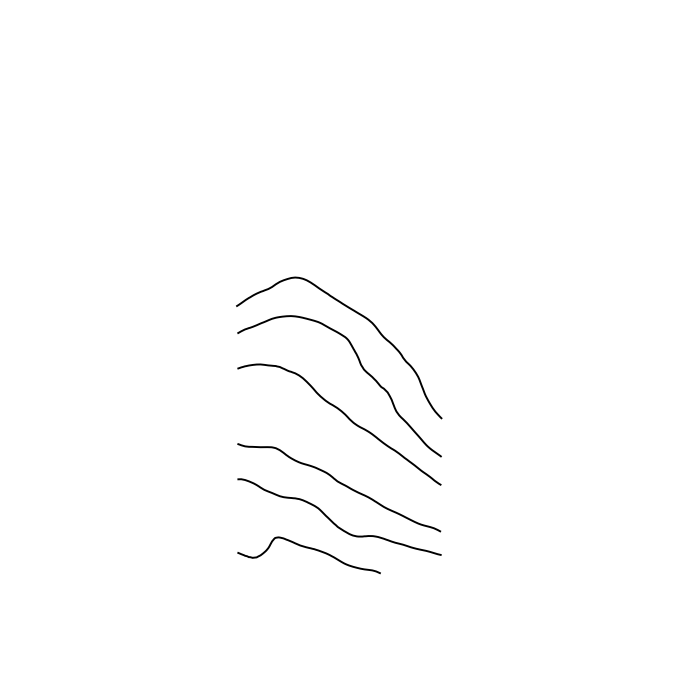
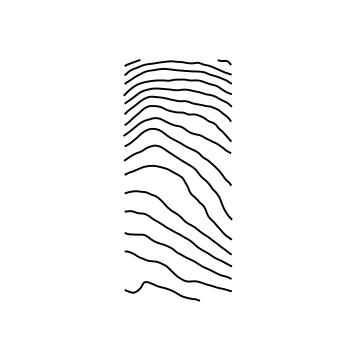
part: (338, 233) -> (177, 122), added
curve: (343, 450) -> (180, 236), added

